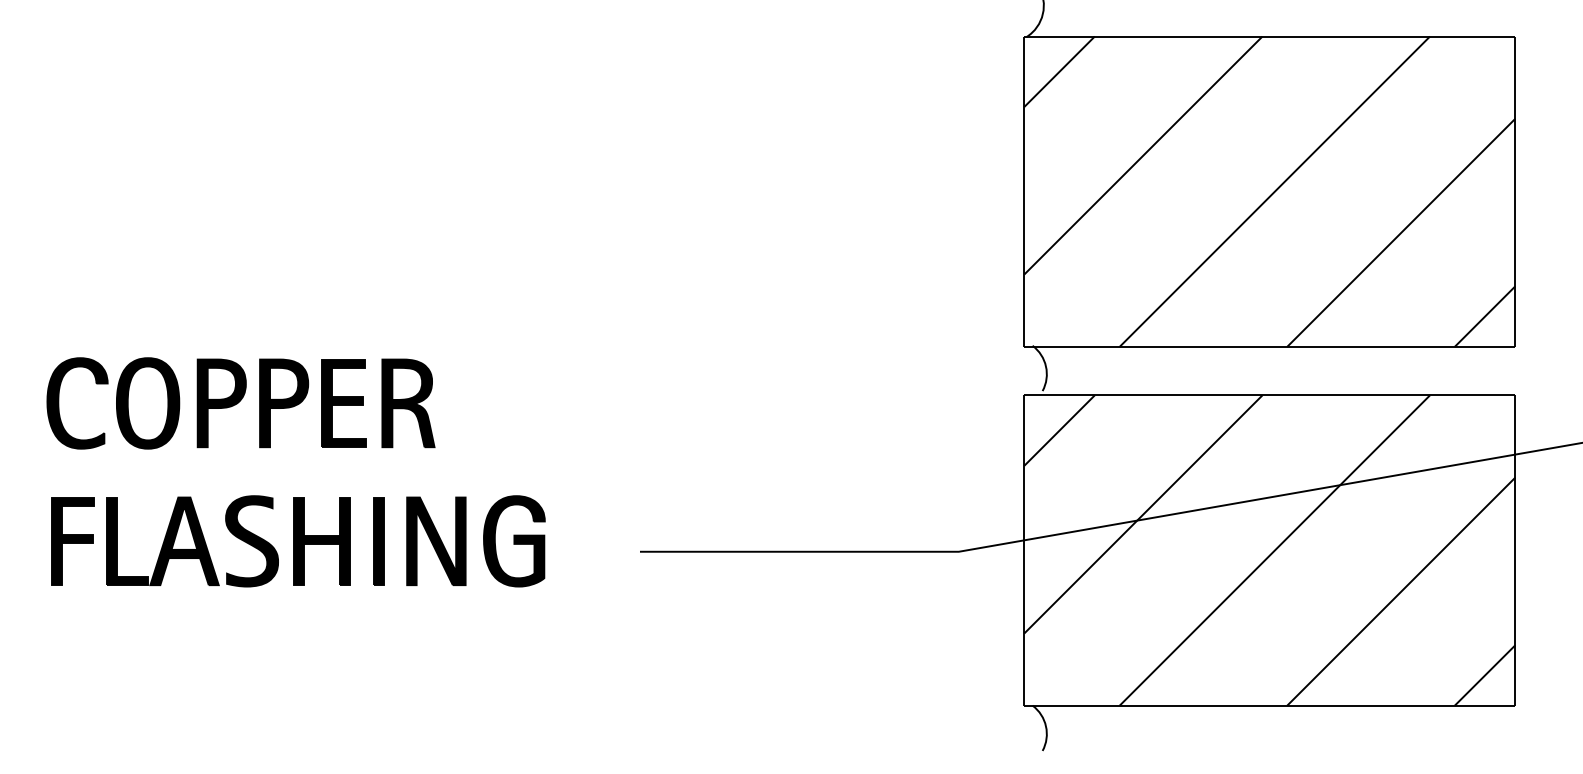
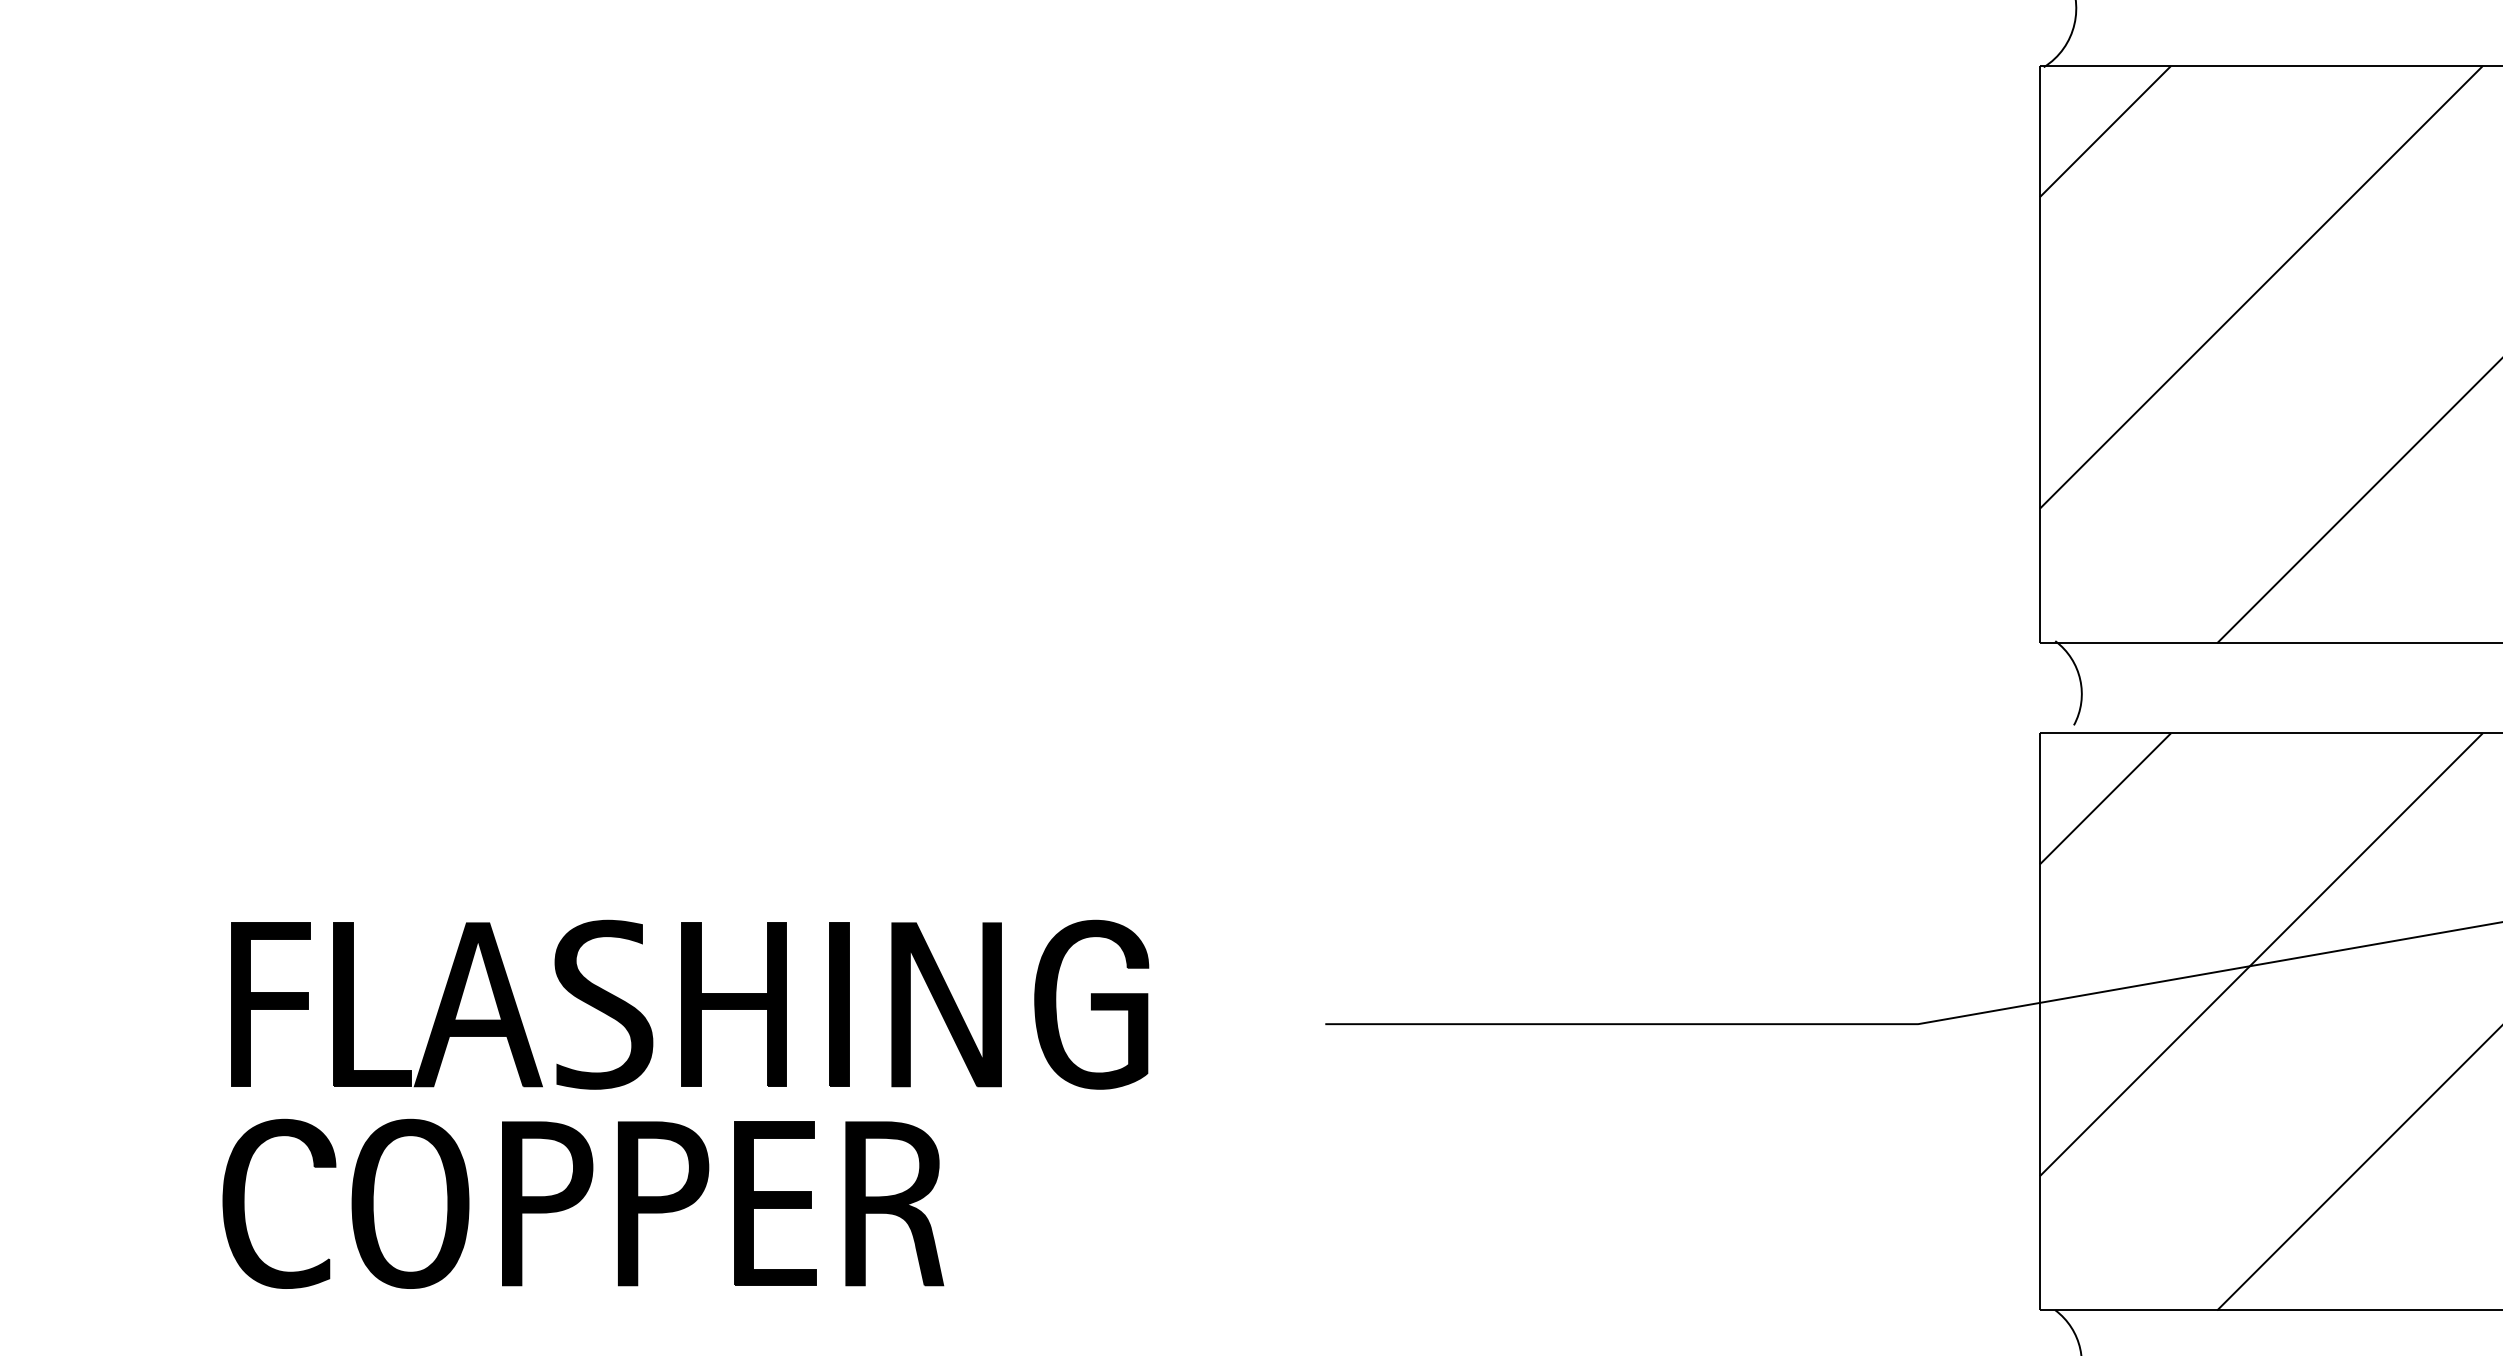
part: (240, 403) -> (582, 1204), moved

